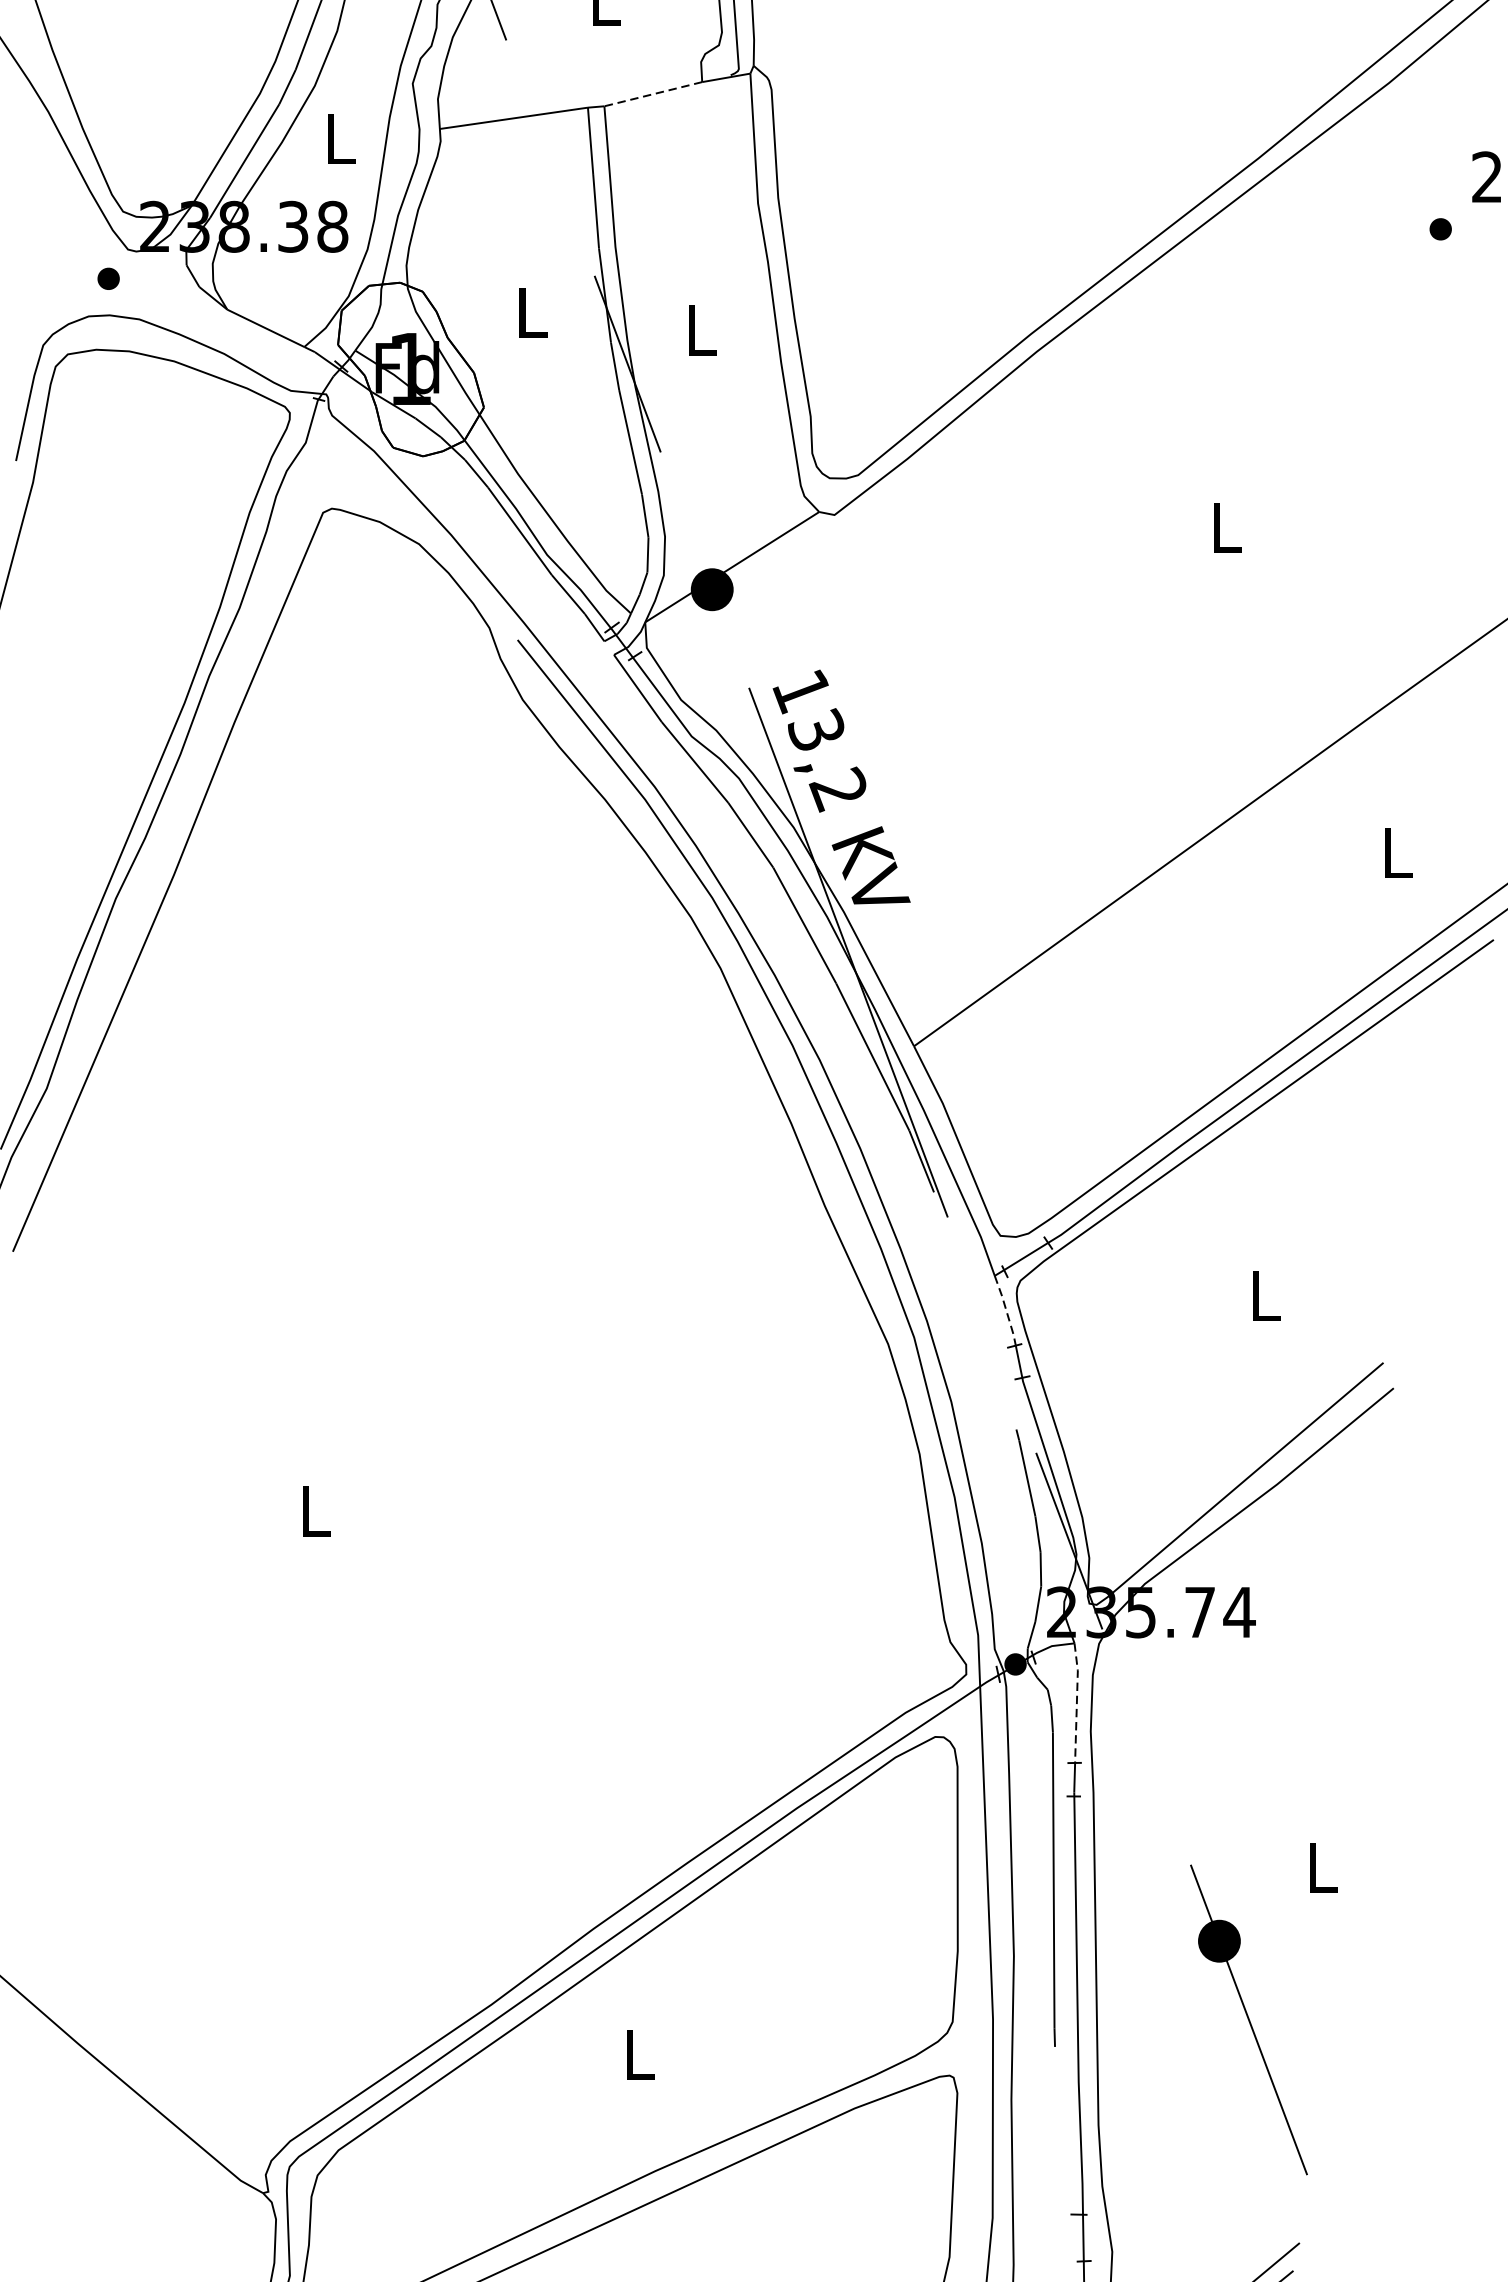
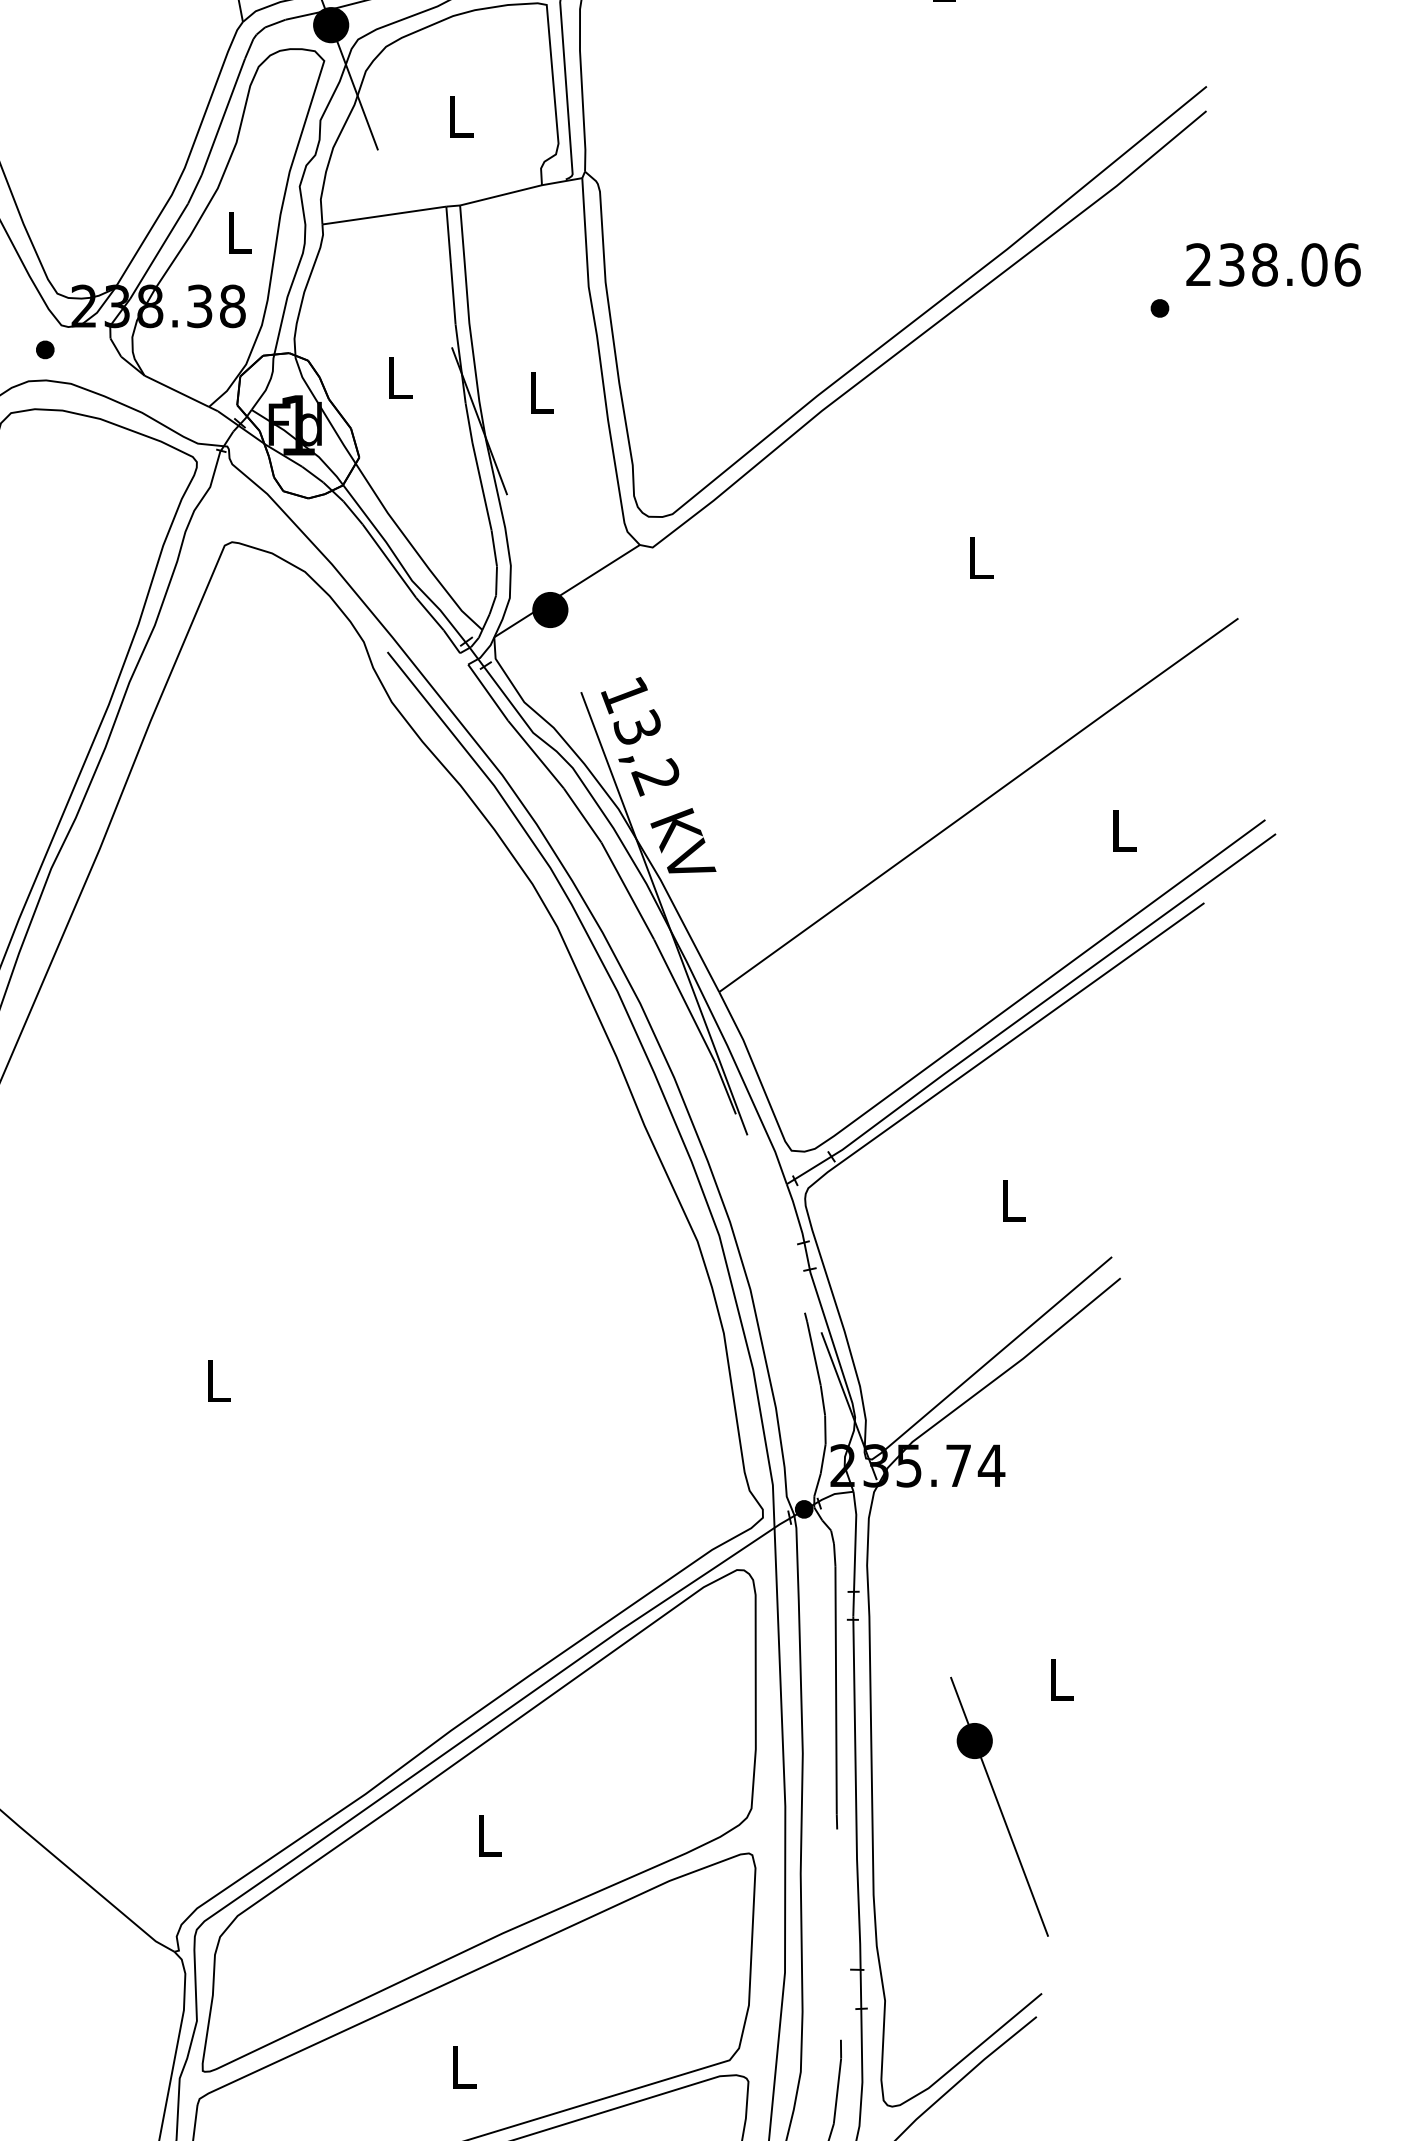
line: (652, 94) -> (500, 195), dashed -> solid
line: (1006, 1310) -> (796, 1213), dashed -> solid
line: (1076, 1702) -> (855, 1541), dashed -> solid

